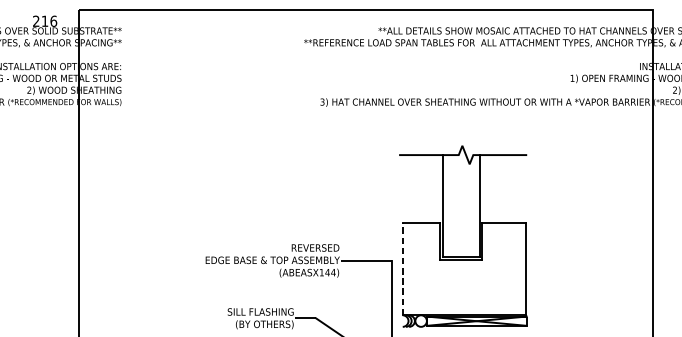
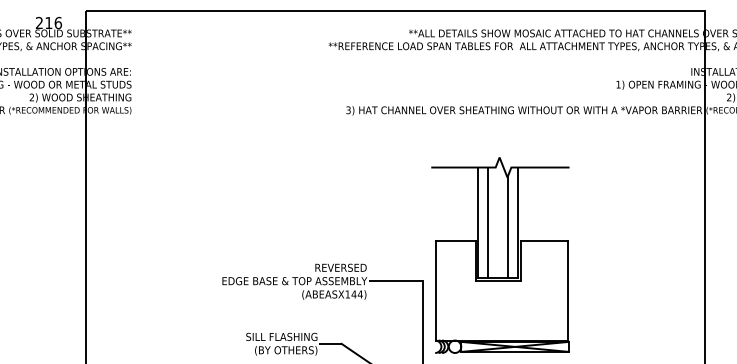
line: (452, 206) -> (488, 222), added
line: (470, 209) -> (508, 226), added
line: (403, 268) -> (435, 290), dashed -> solid

